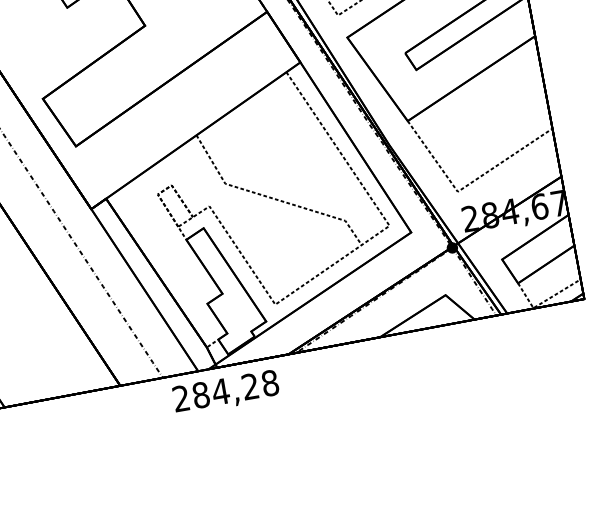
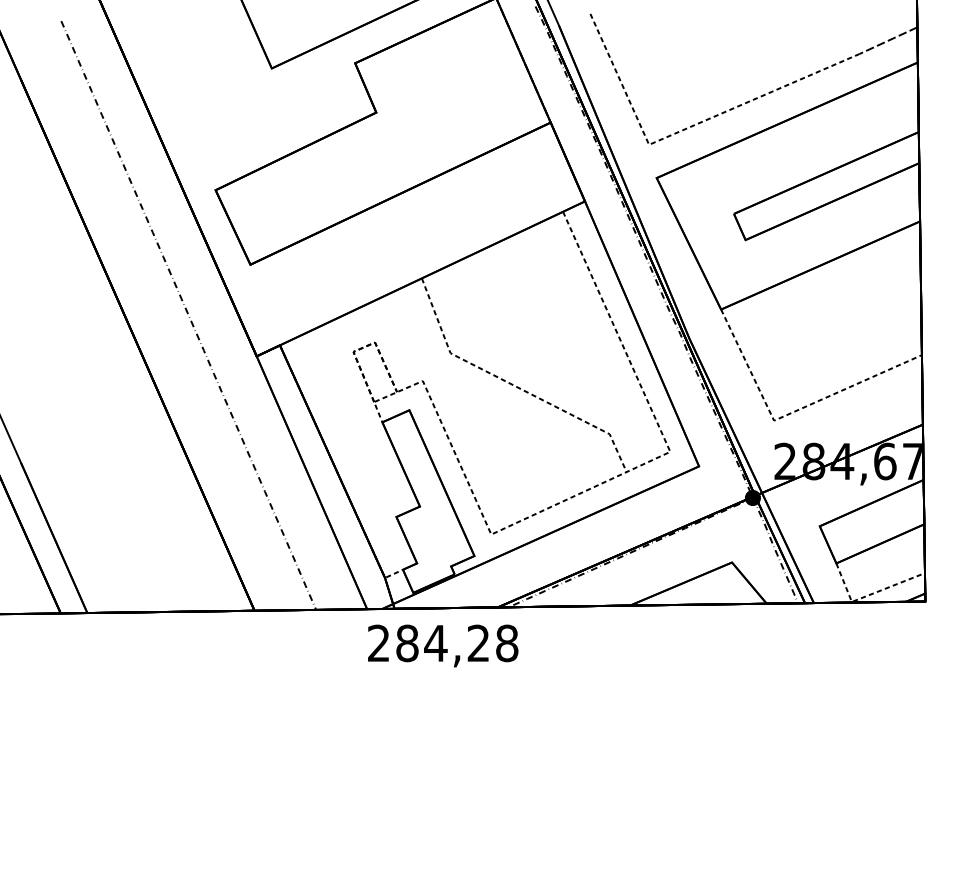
text: (226, 392) -> (443, 645), moved

